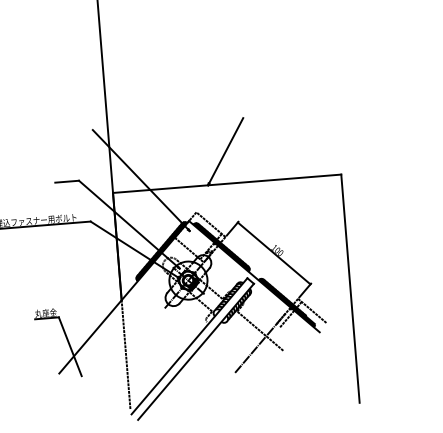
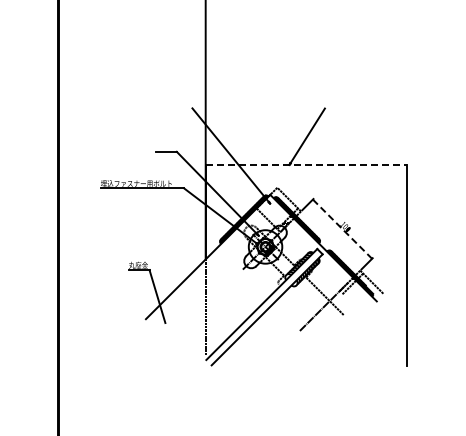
line: (227, 183) -> (306, 164), solid -> dashed
line: (274, 253) -> (342, 229), solid -> dashed

